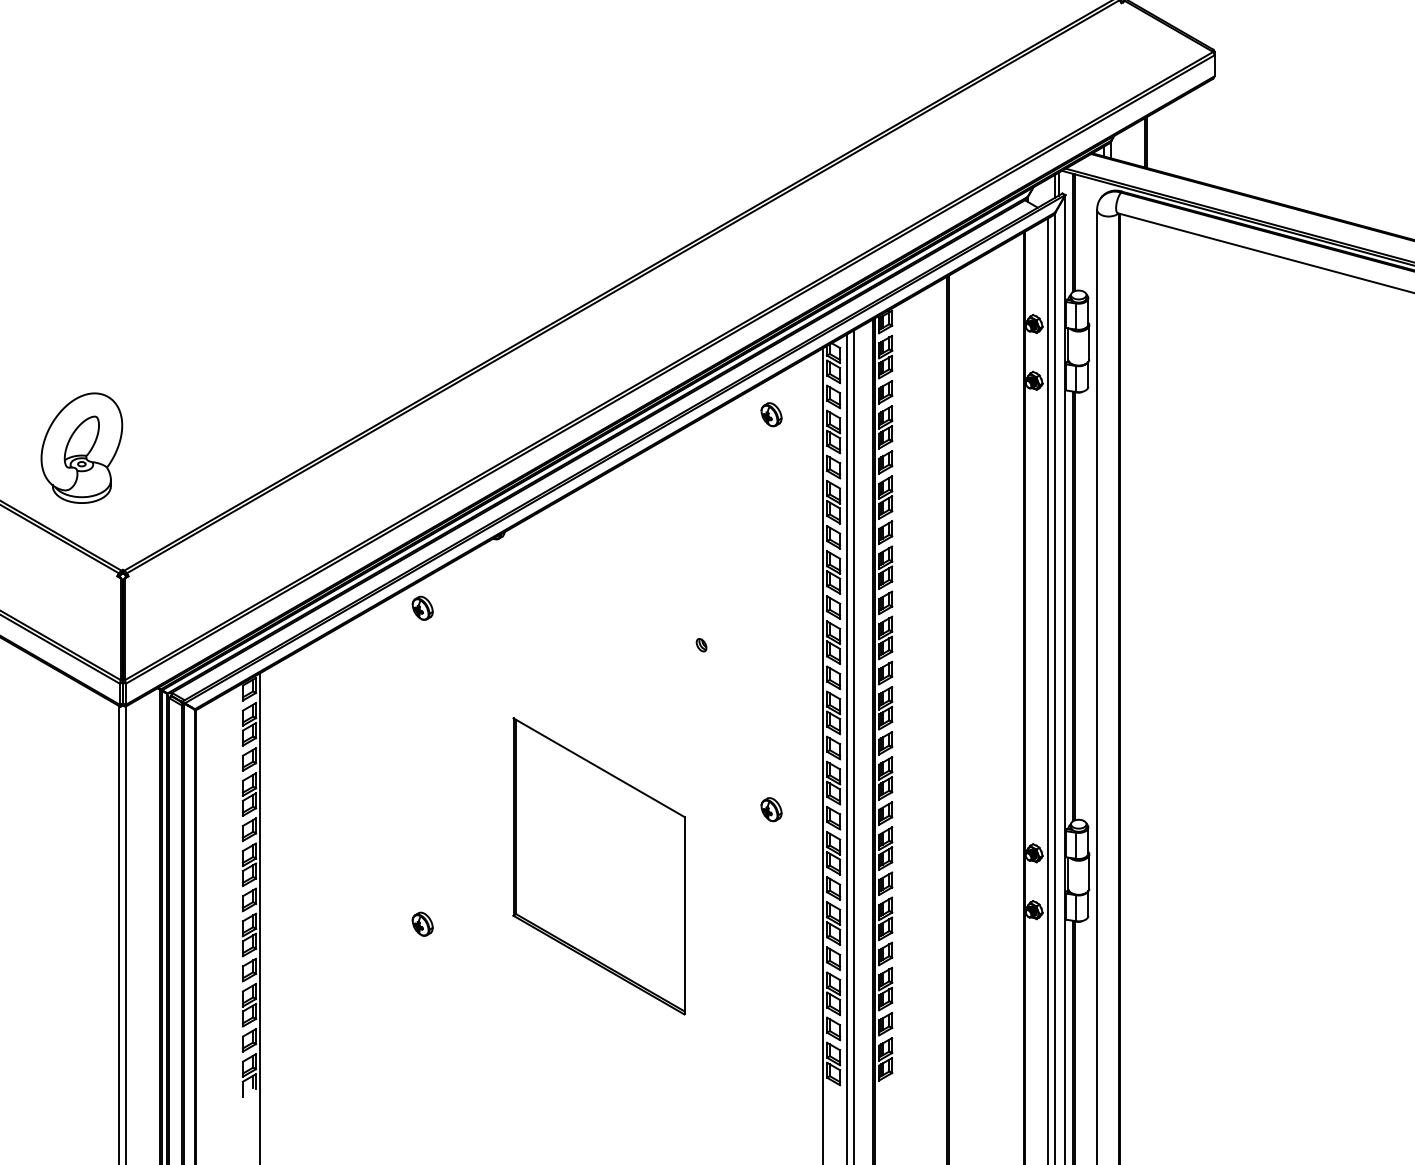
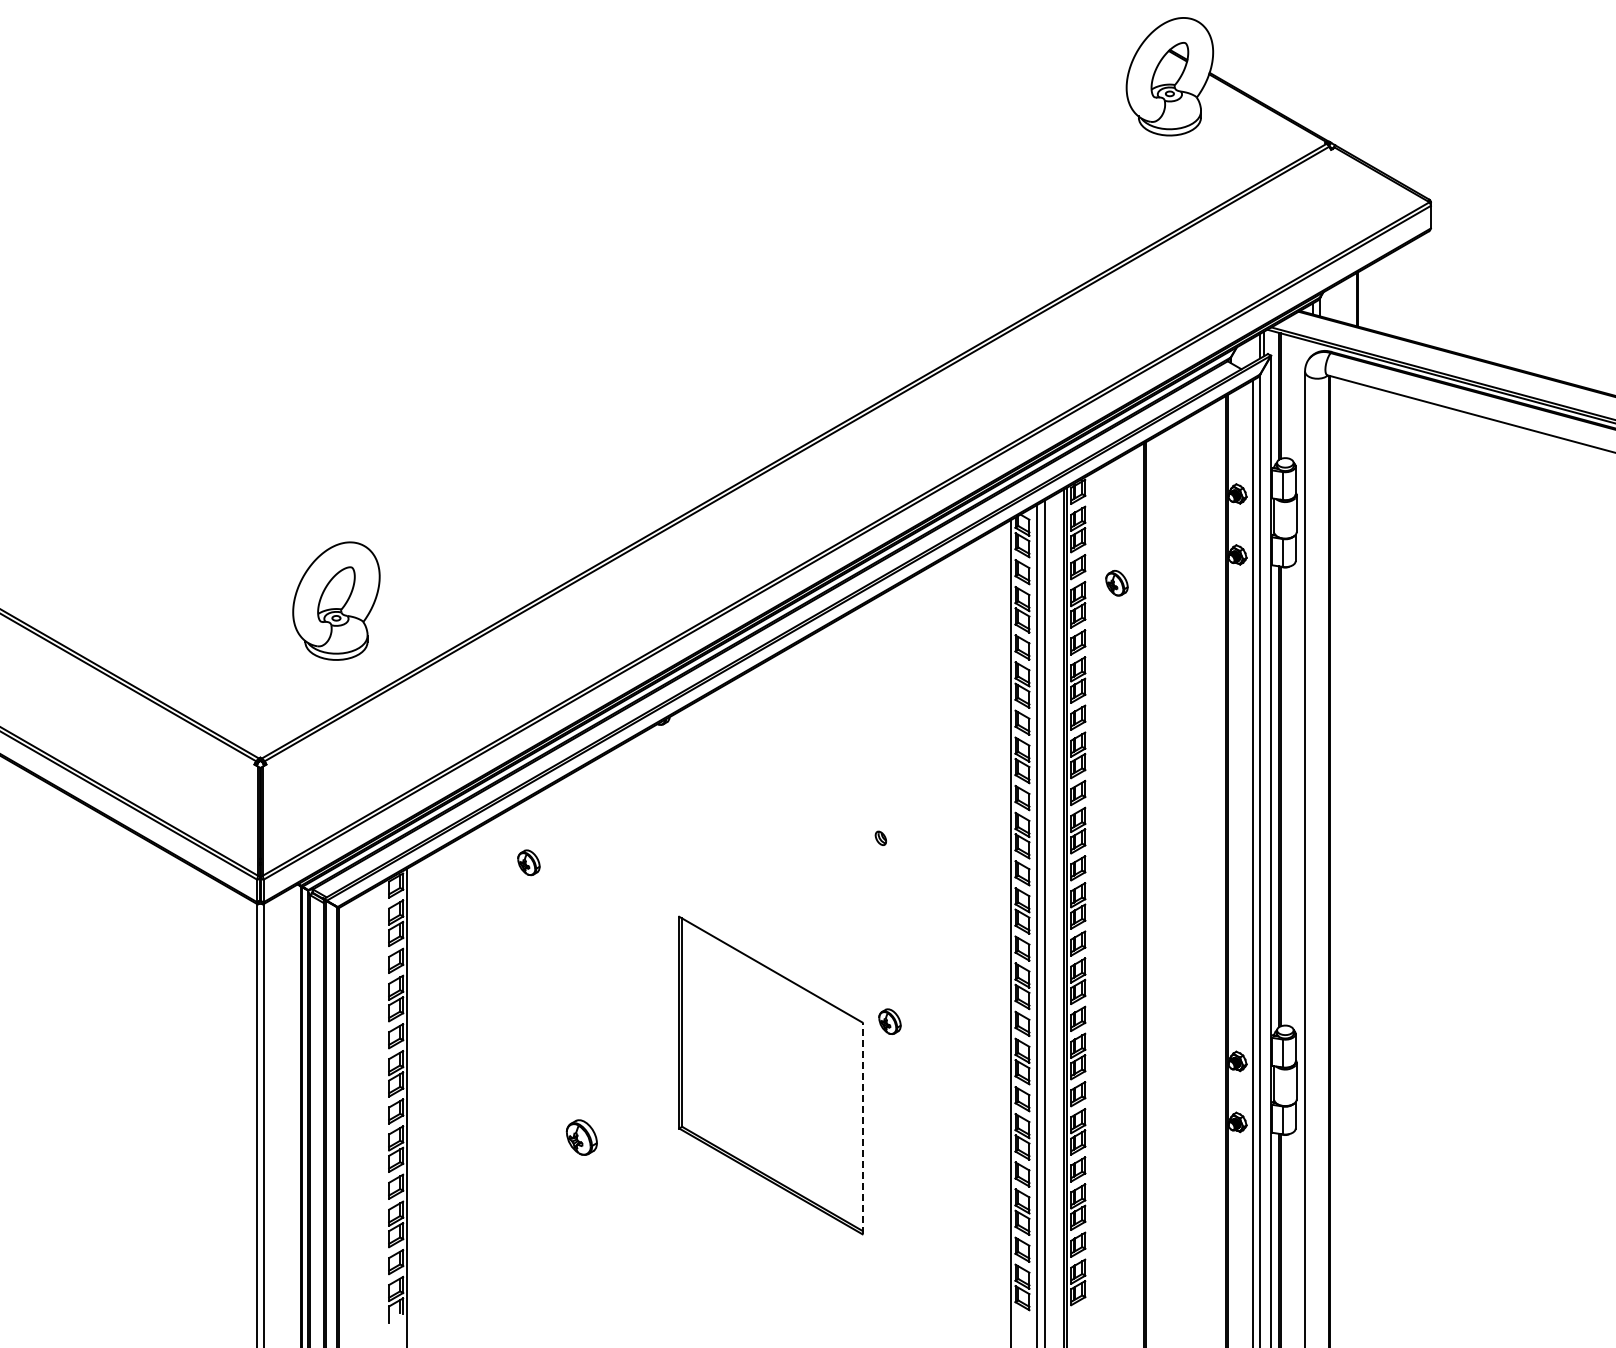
part: (771, 414) -> (1116, 583), moved
part: (81, 447) -> (336, 600), moved
part: (422, 608) -> (528, 862), moved
part: (771, 809) -> (889, 1021), moved
line: (684, 915) -> (862, 1128), solid -> dashed
part: (422, 924) -> (581, 1137), size x1.4

